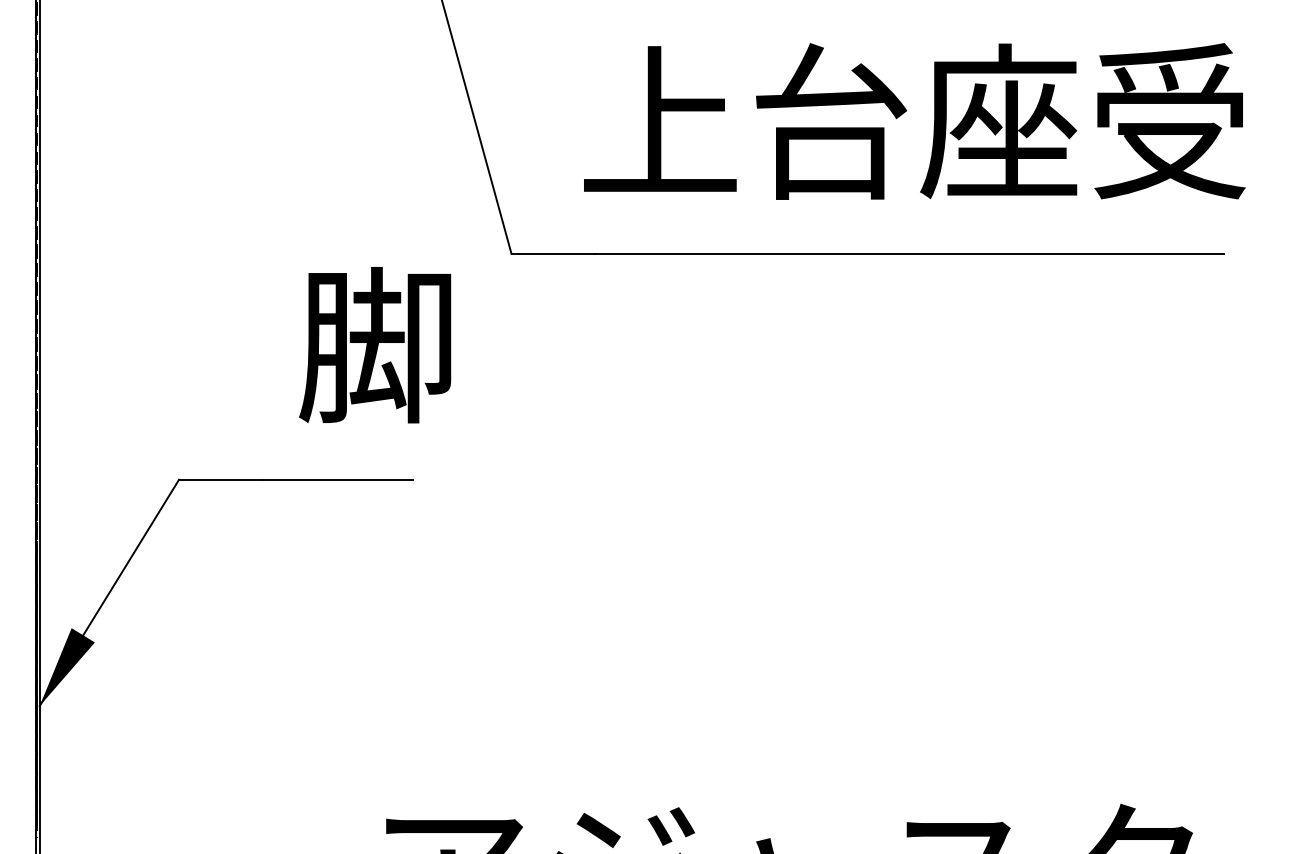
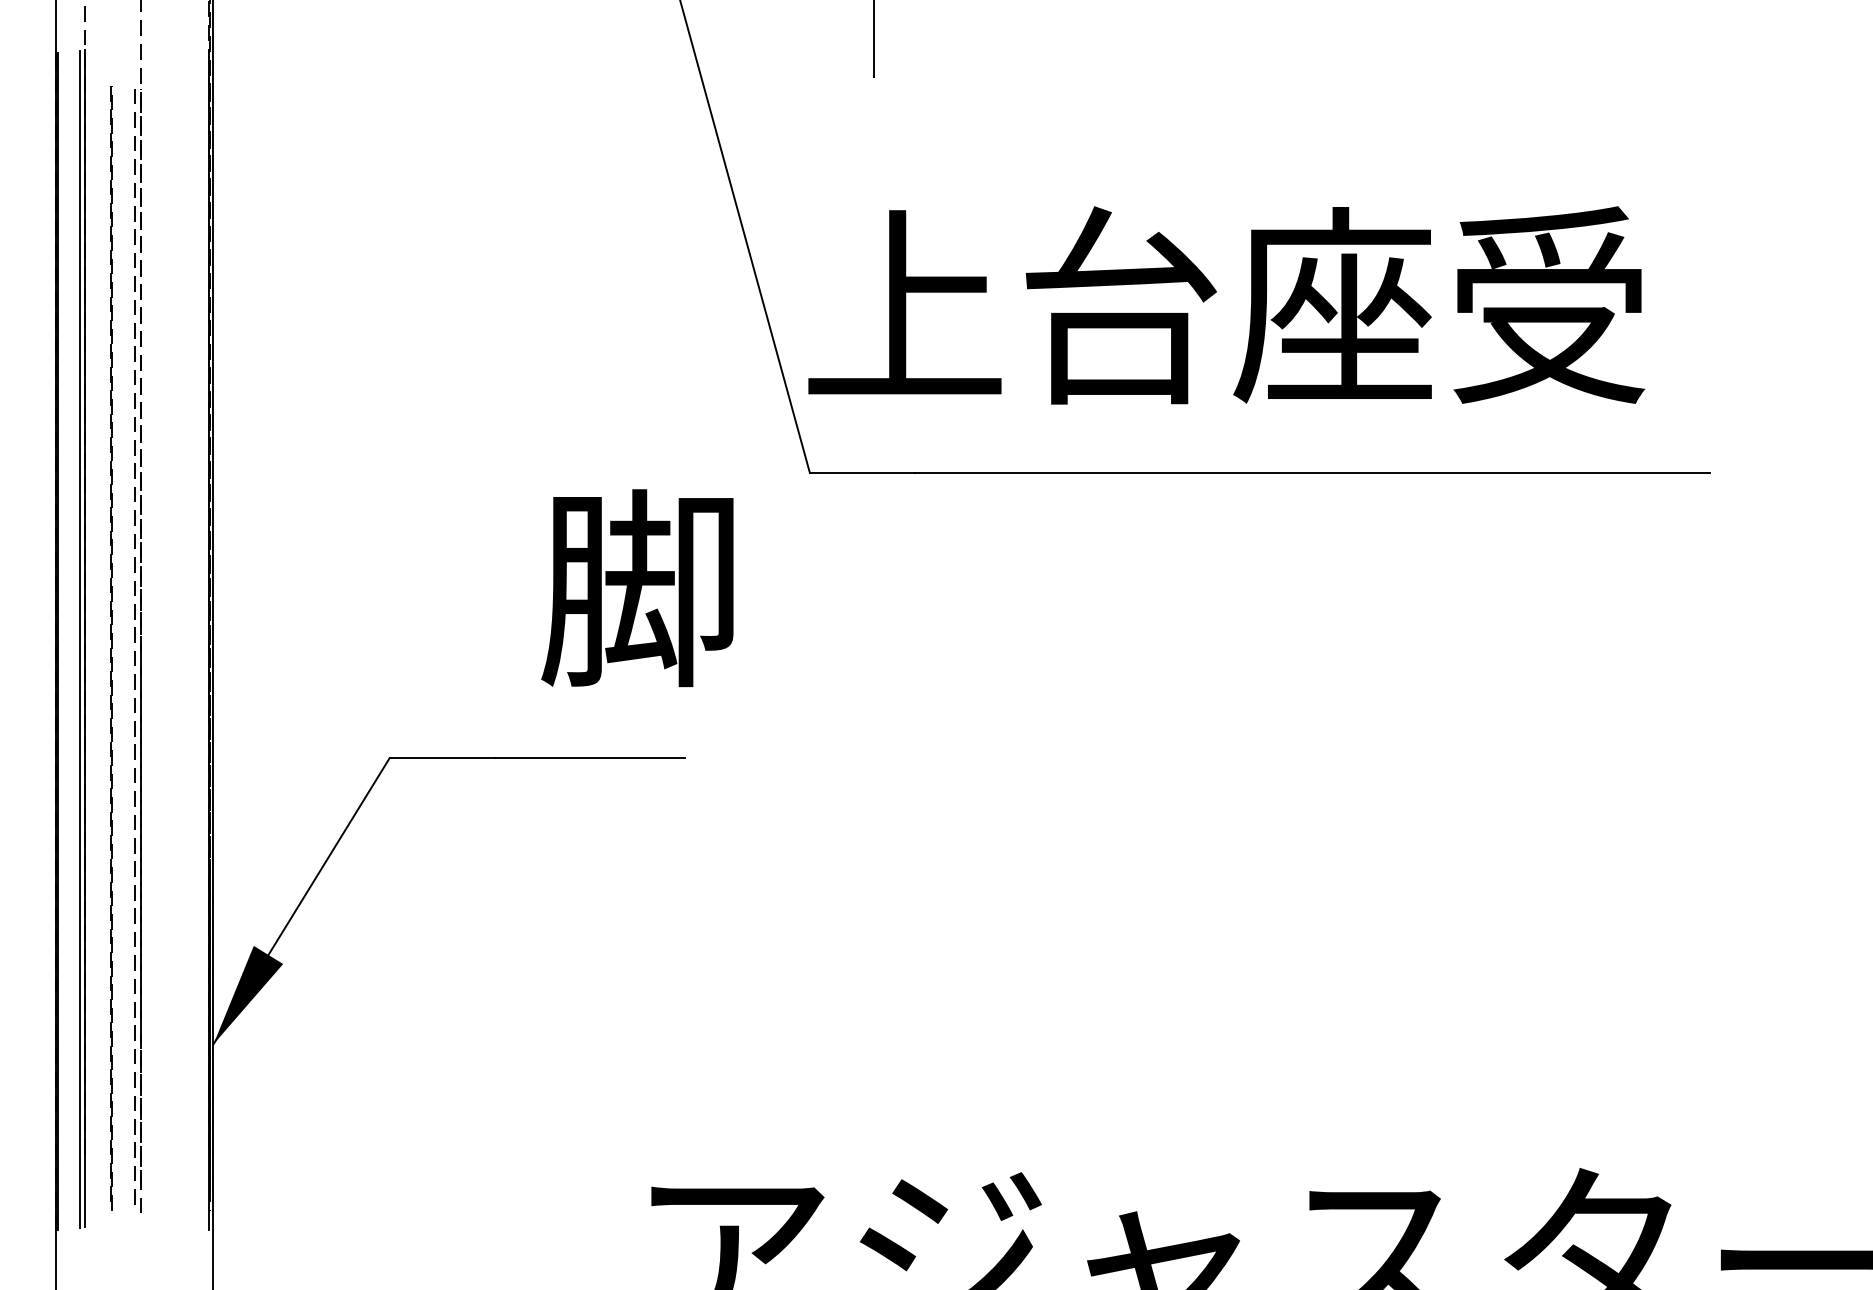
text: (914, 121) -> (1226, 305), moved

